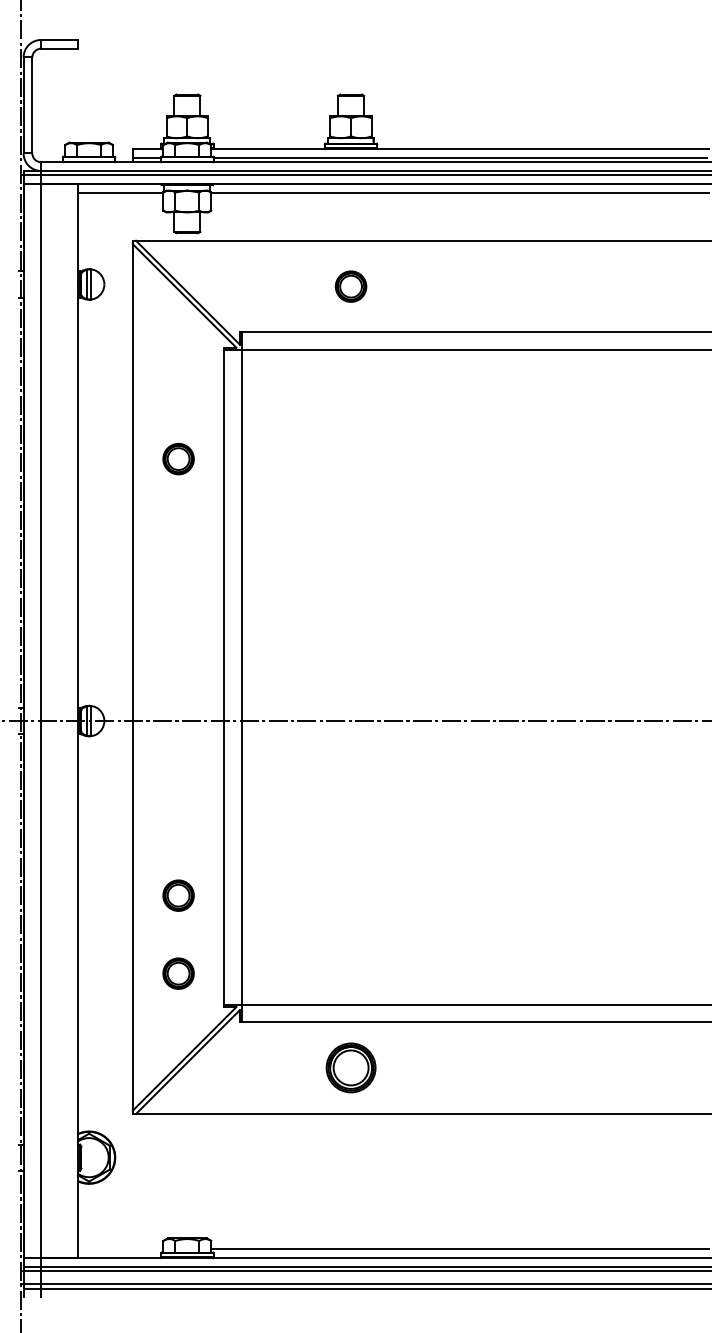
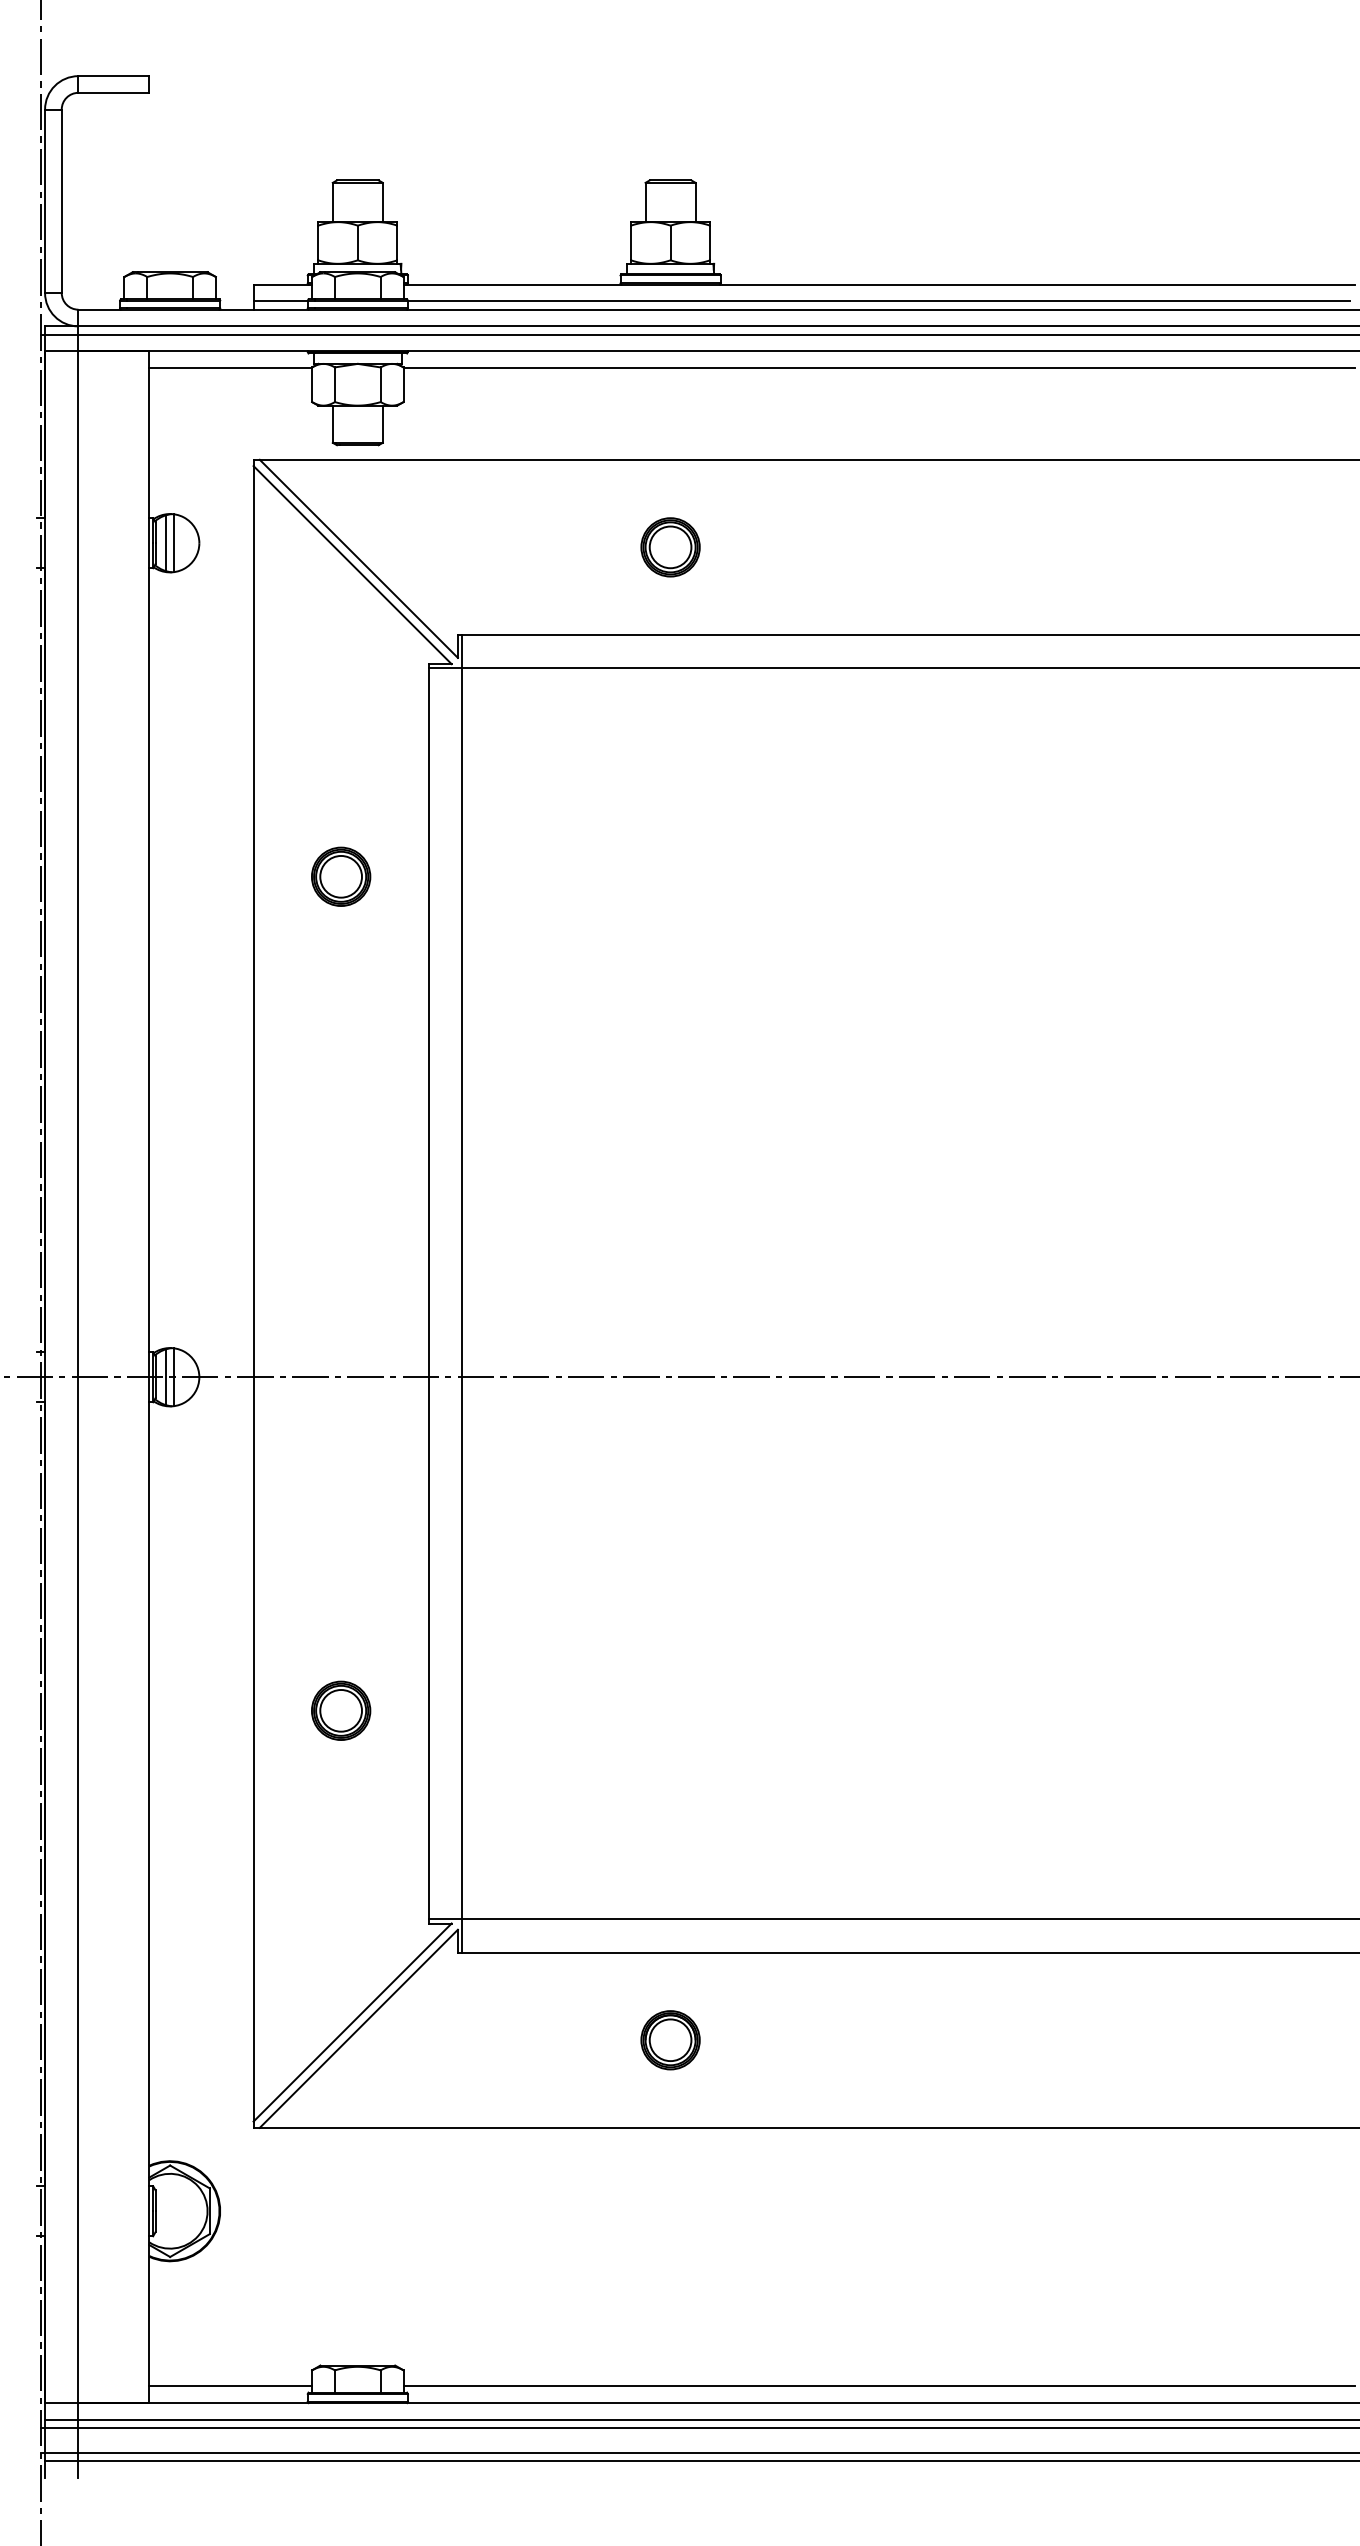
part: (178, 973) -> (340, 1859), removed
part: (350, 1068) -> (669, 2040), size x0.62
line: (120, 1249) -> (230, 2386), added

